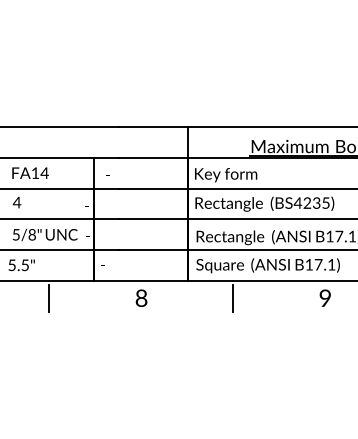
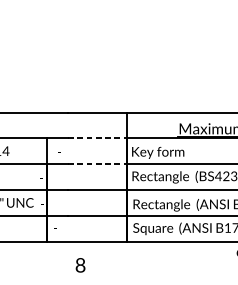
line: (153, 158) -> (97, 138), solid -> dashed
line: (153, 188) -> (97, 164), solid -> dashed
line: (49, 297) -> (10, 255), removed
text: (141, 297) -> (80, 264), moved
line: (233, 297) -> (164, 255), removed

